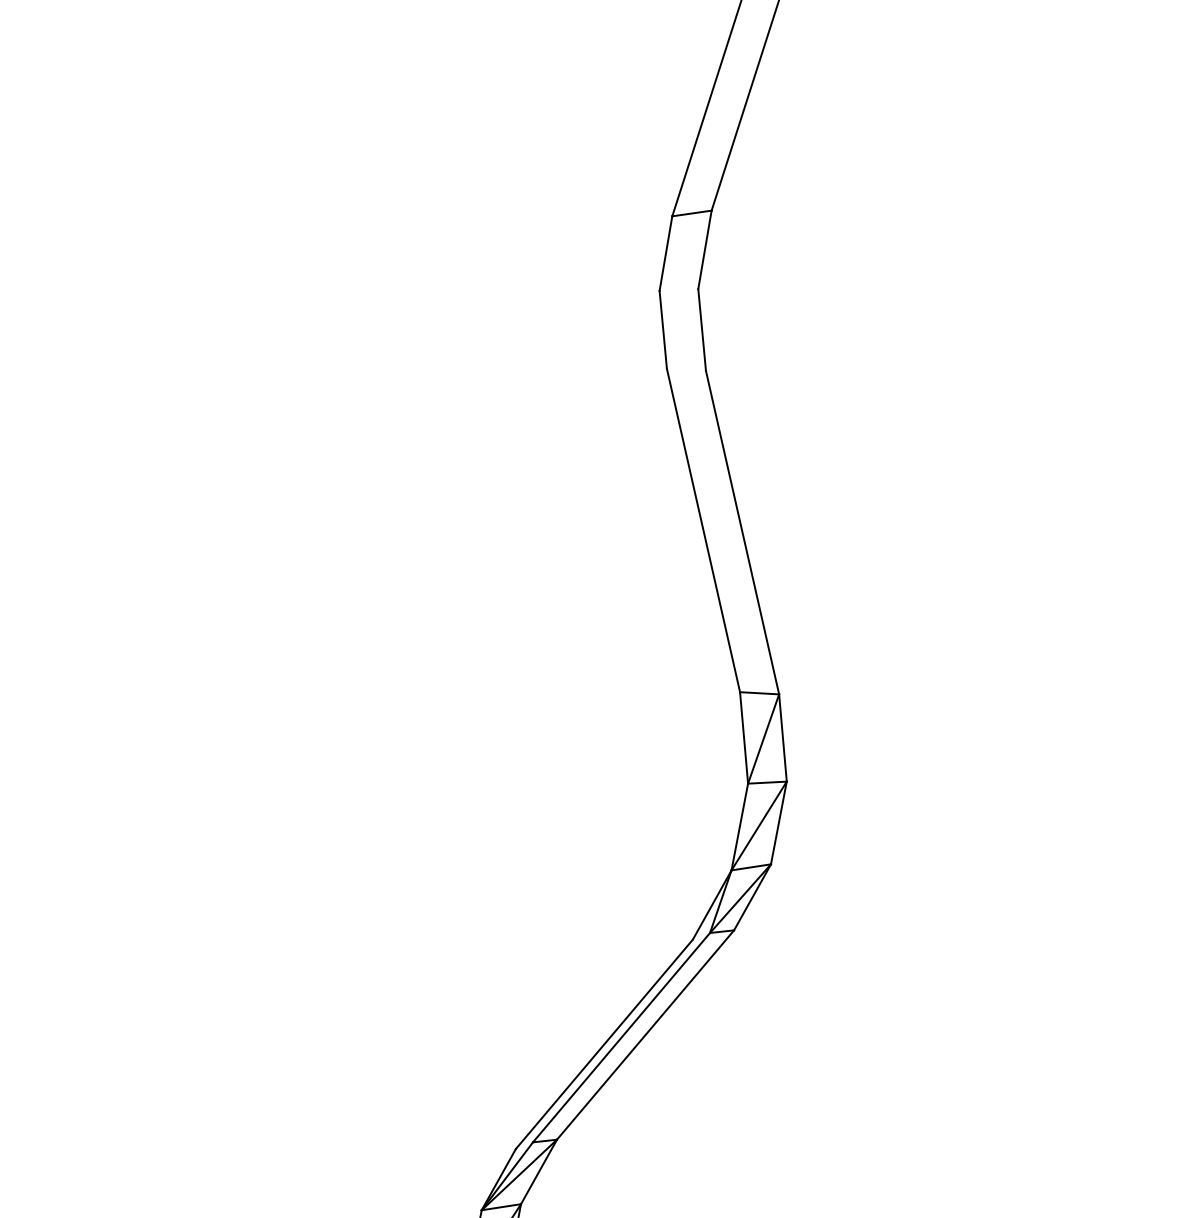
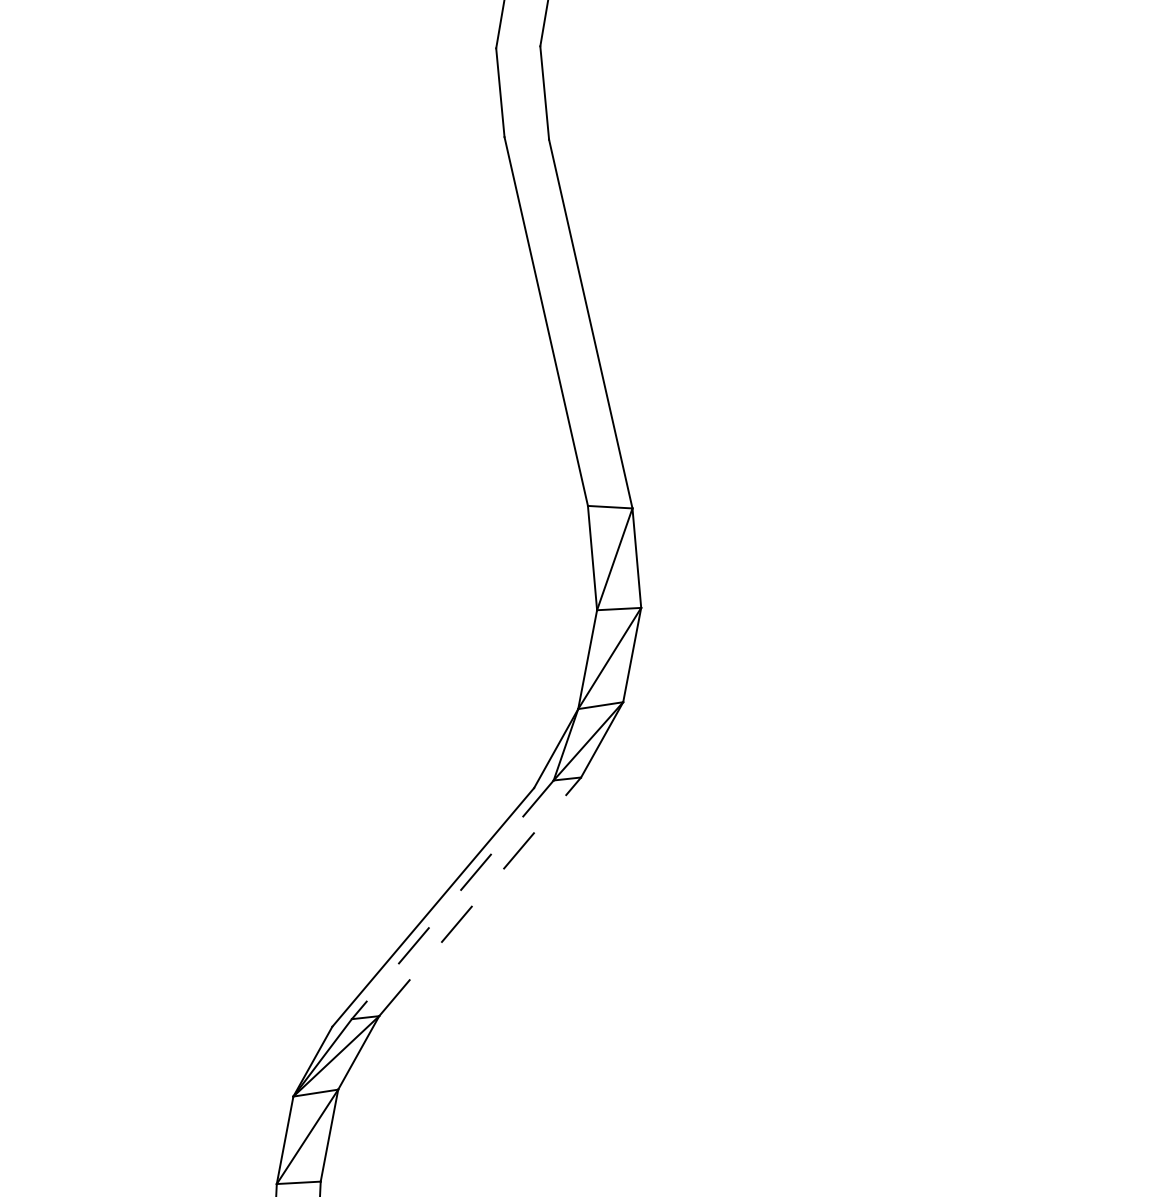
line: (645, 1034) -> (480, 896), solid -> dashed
line: (621, 1038) -> (452, 900), solid -> dashed

